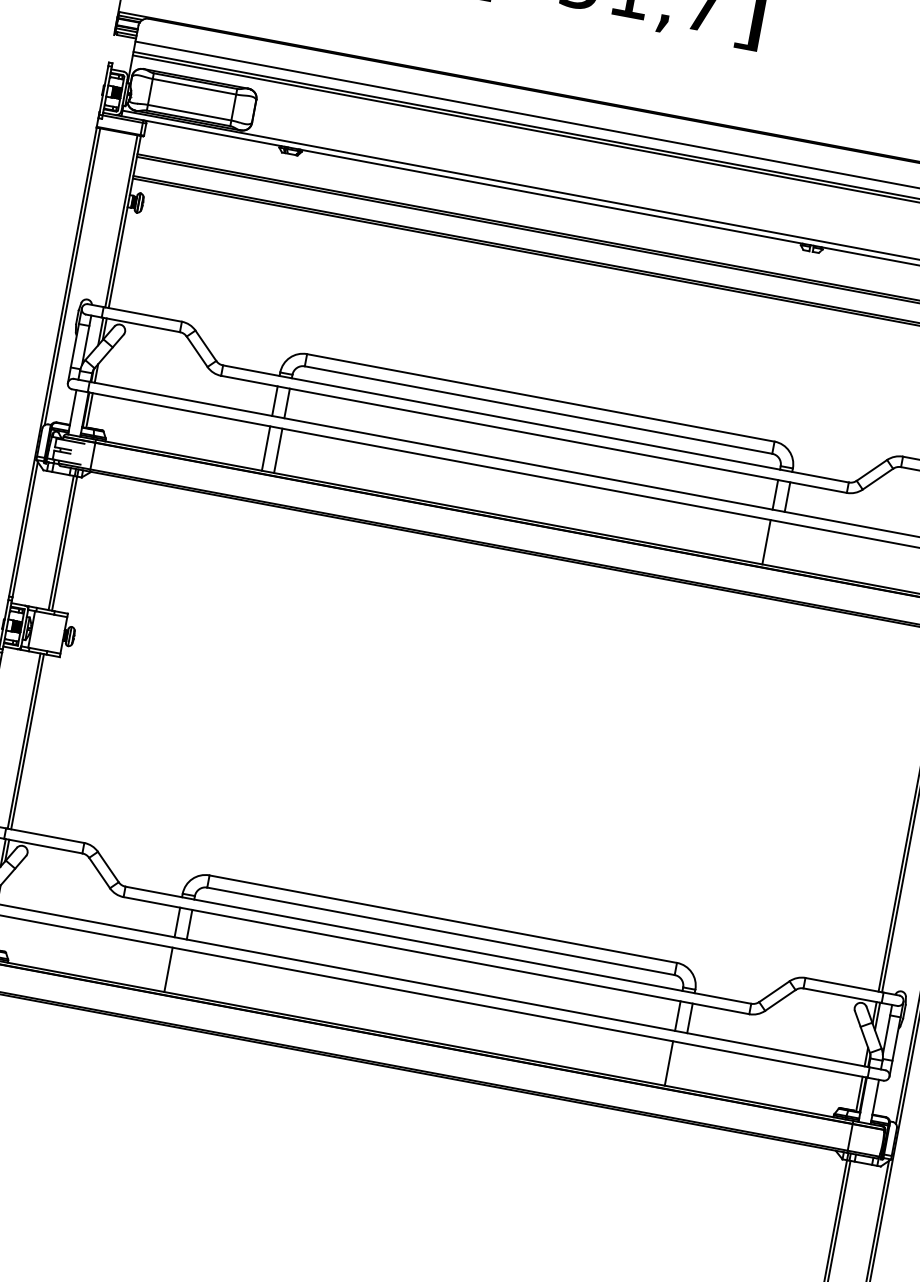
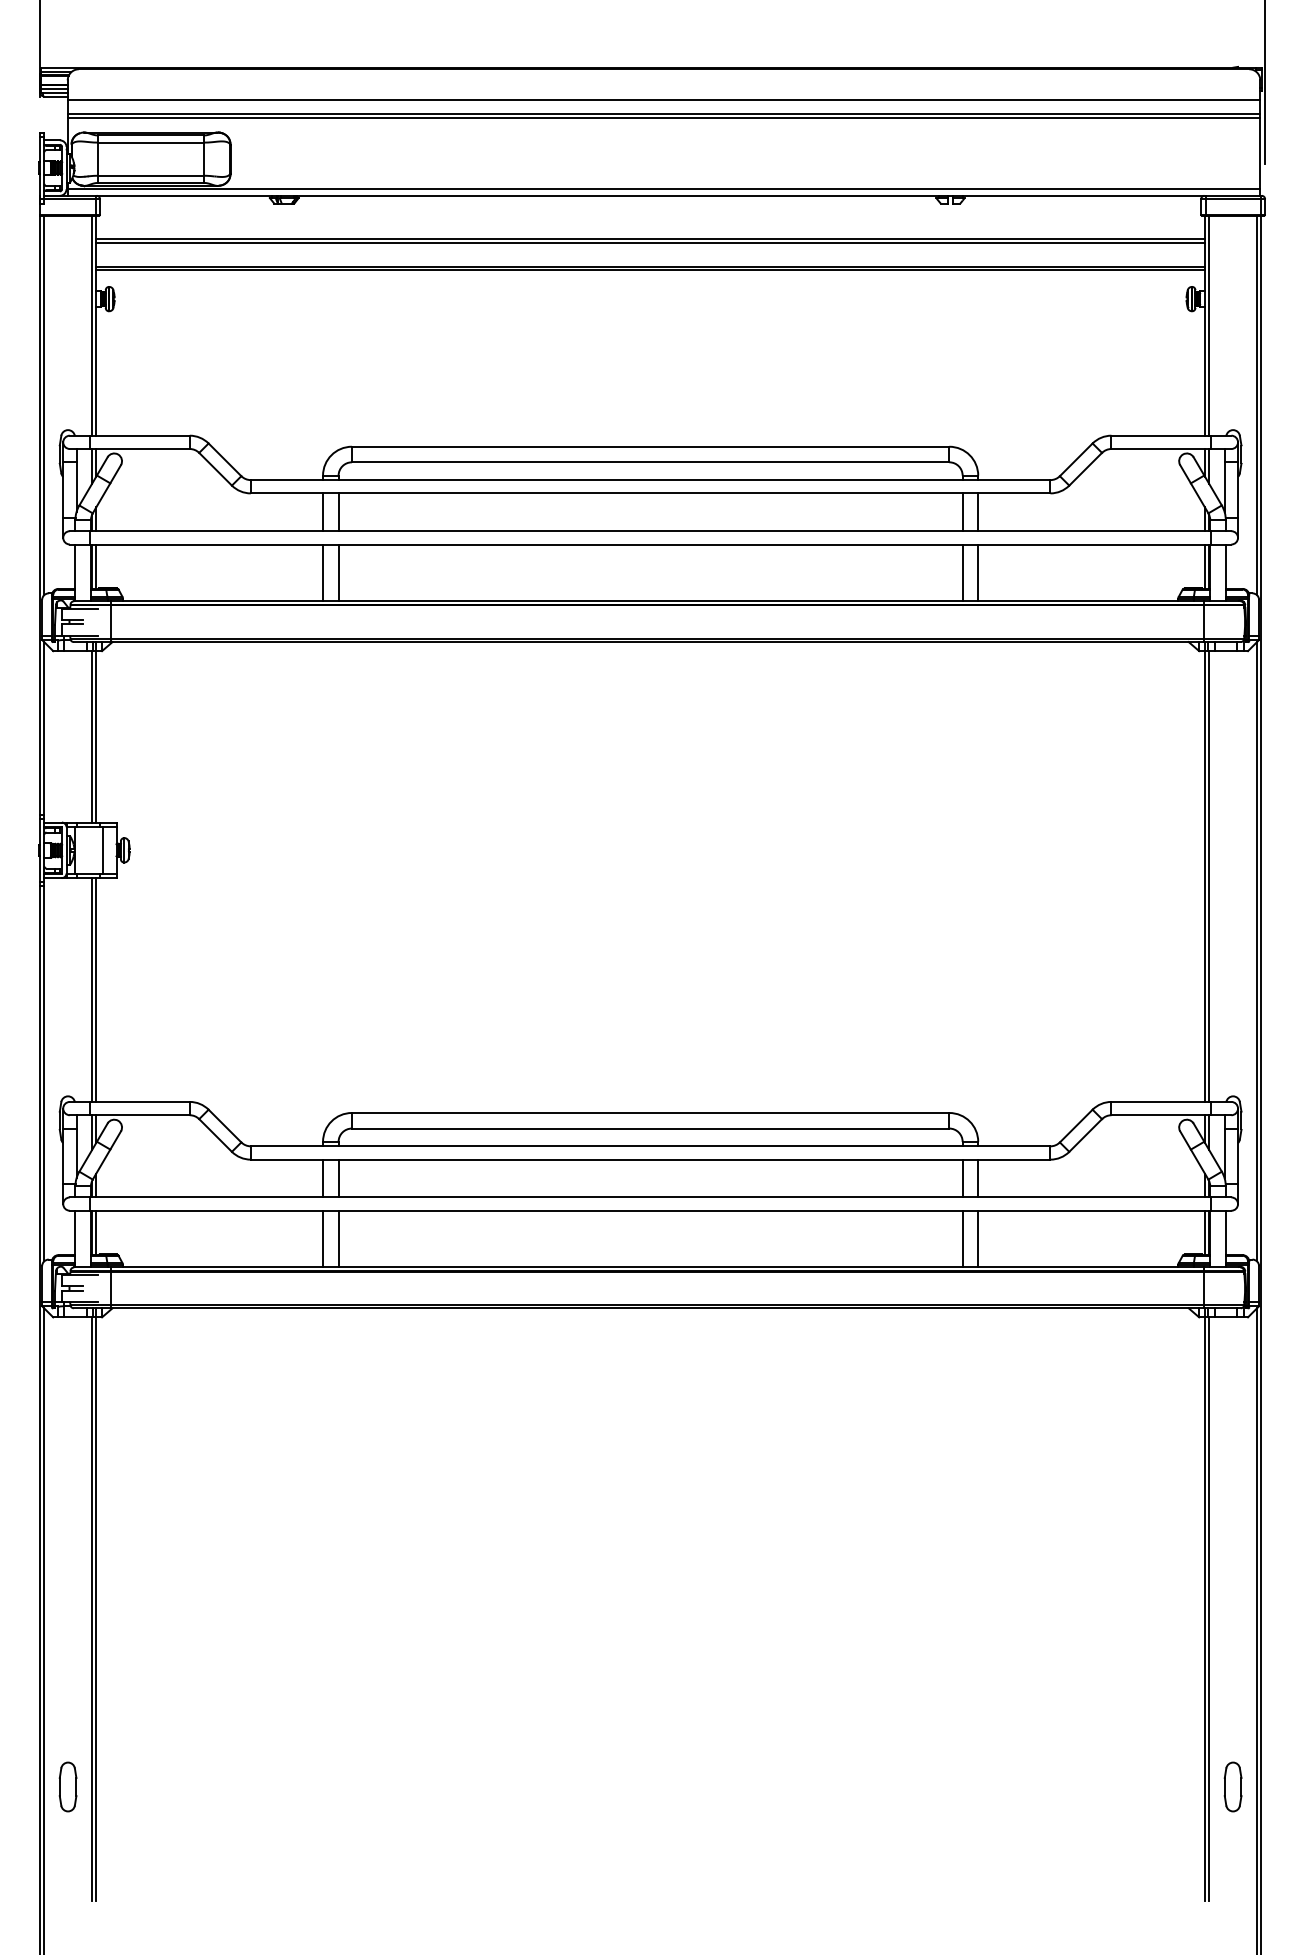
line: (778, 544) -> (978, 572), added
line: (53, 633) -> (103, 850), added
line: (180, 971) -> (338, 1238), added
line: (681, 1065) -> (978, 1238), added

